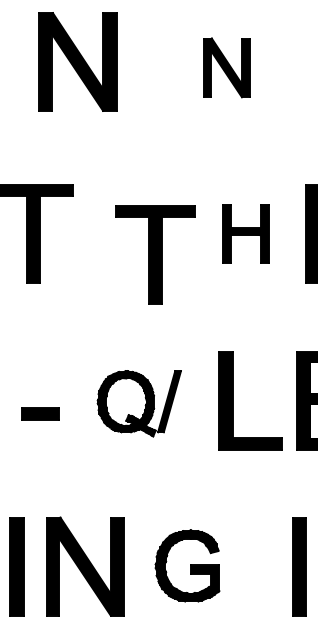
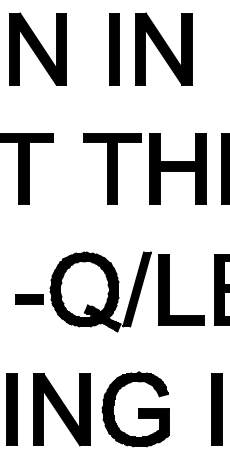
part: (77, 61) -> (37, 48), moved
part: (158, 67) -> (114, 48), added
part: (226, 67) -> (163, 48), size x1.67
part: (245, 233) -> (177, 168), size x1.67
part: (155, 254) -> (112, 168), moved
part: (139, 403) -> (100, 291), size x1.67
part: (187, 565) -> (135, 409), size x1.43

